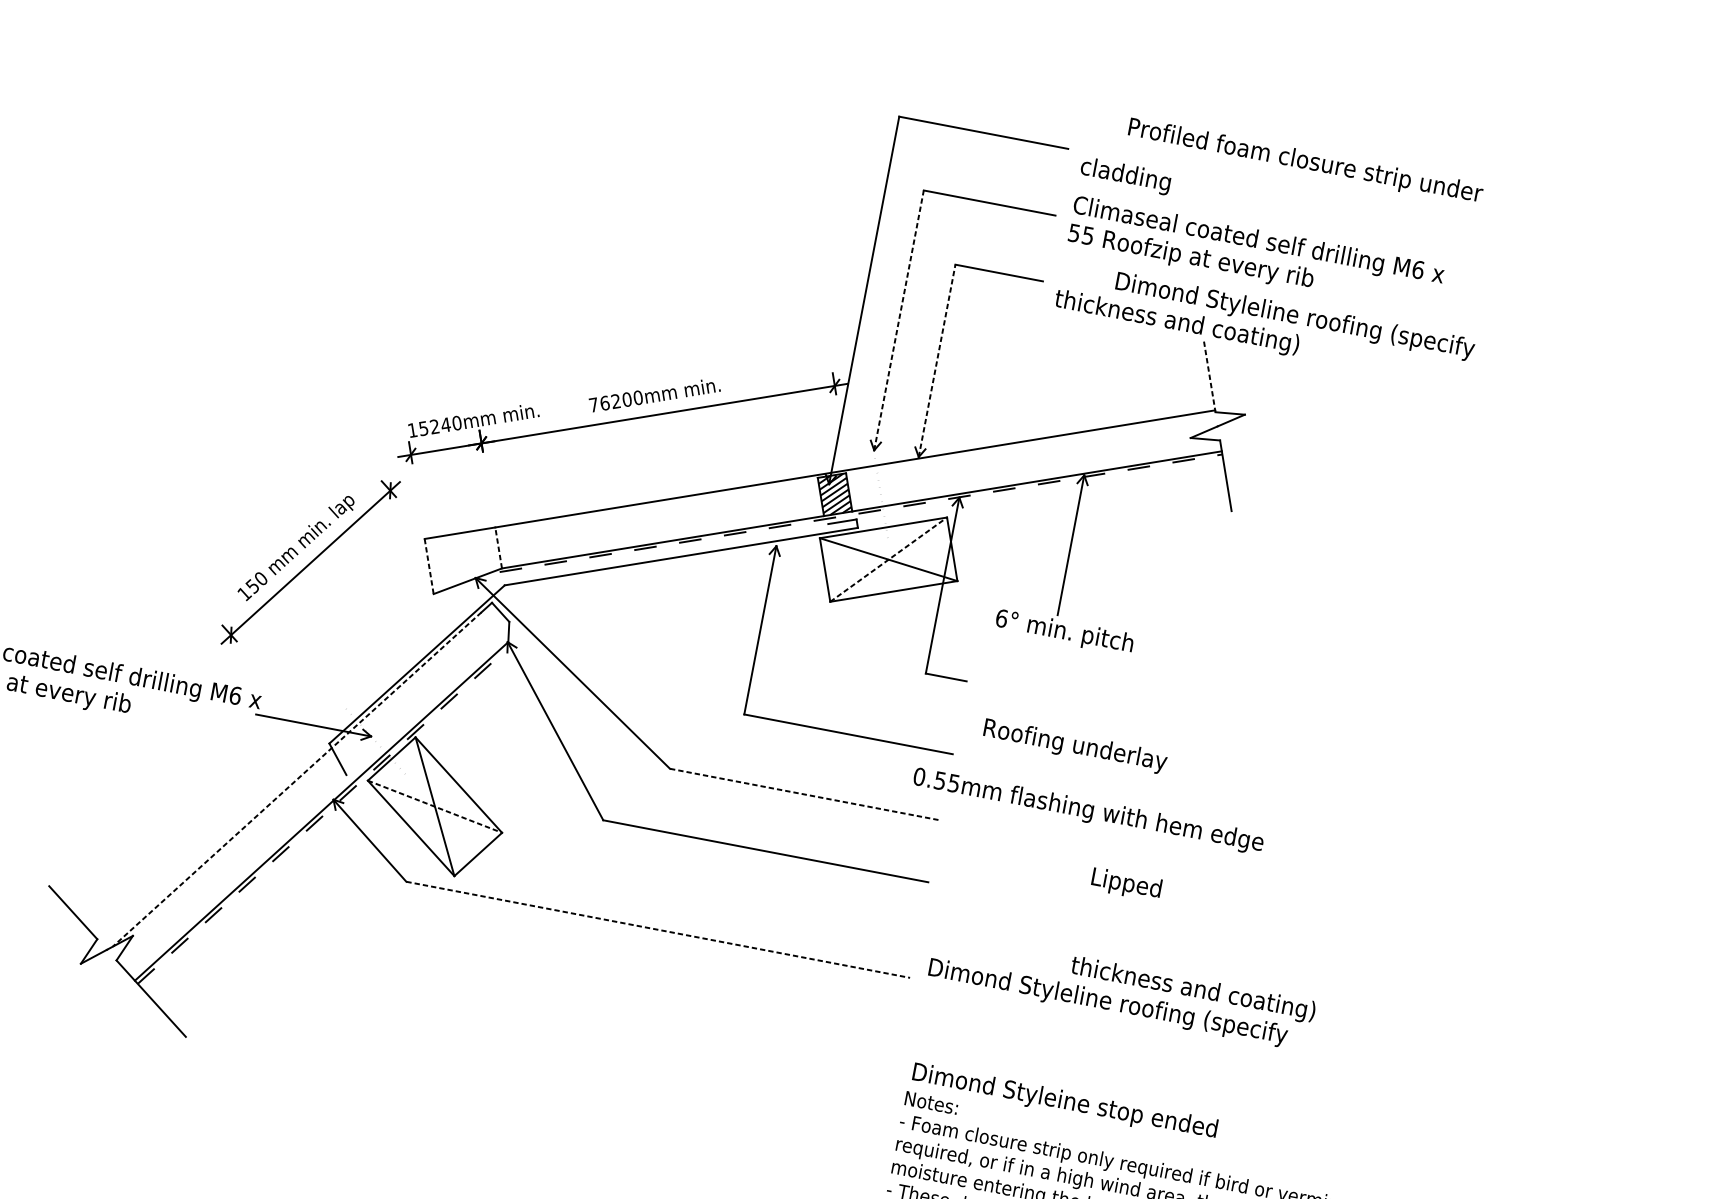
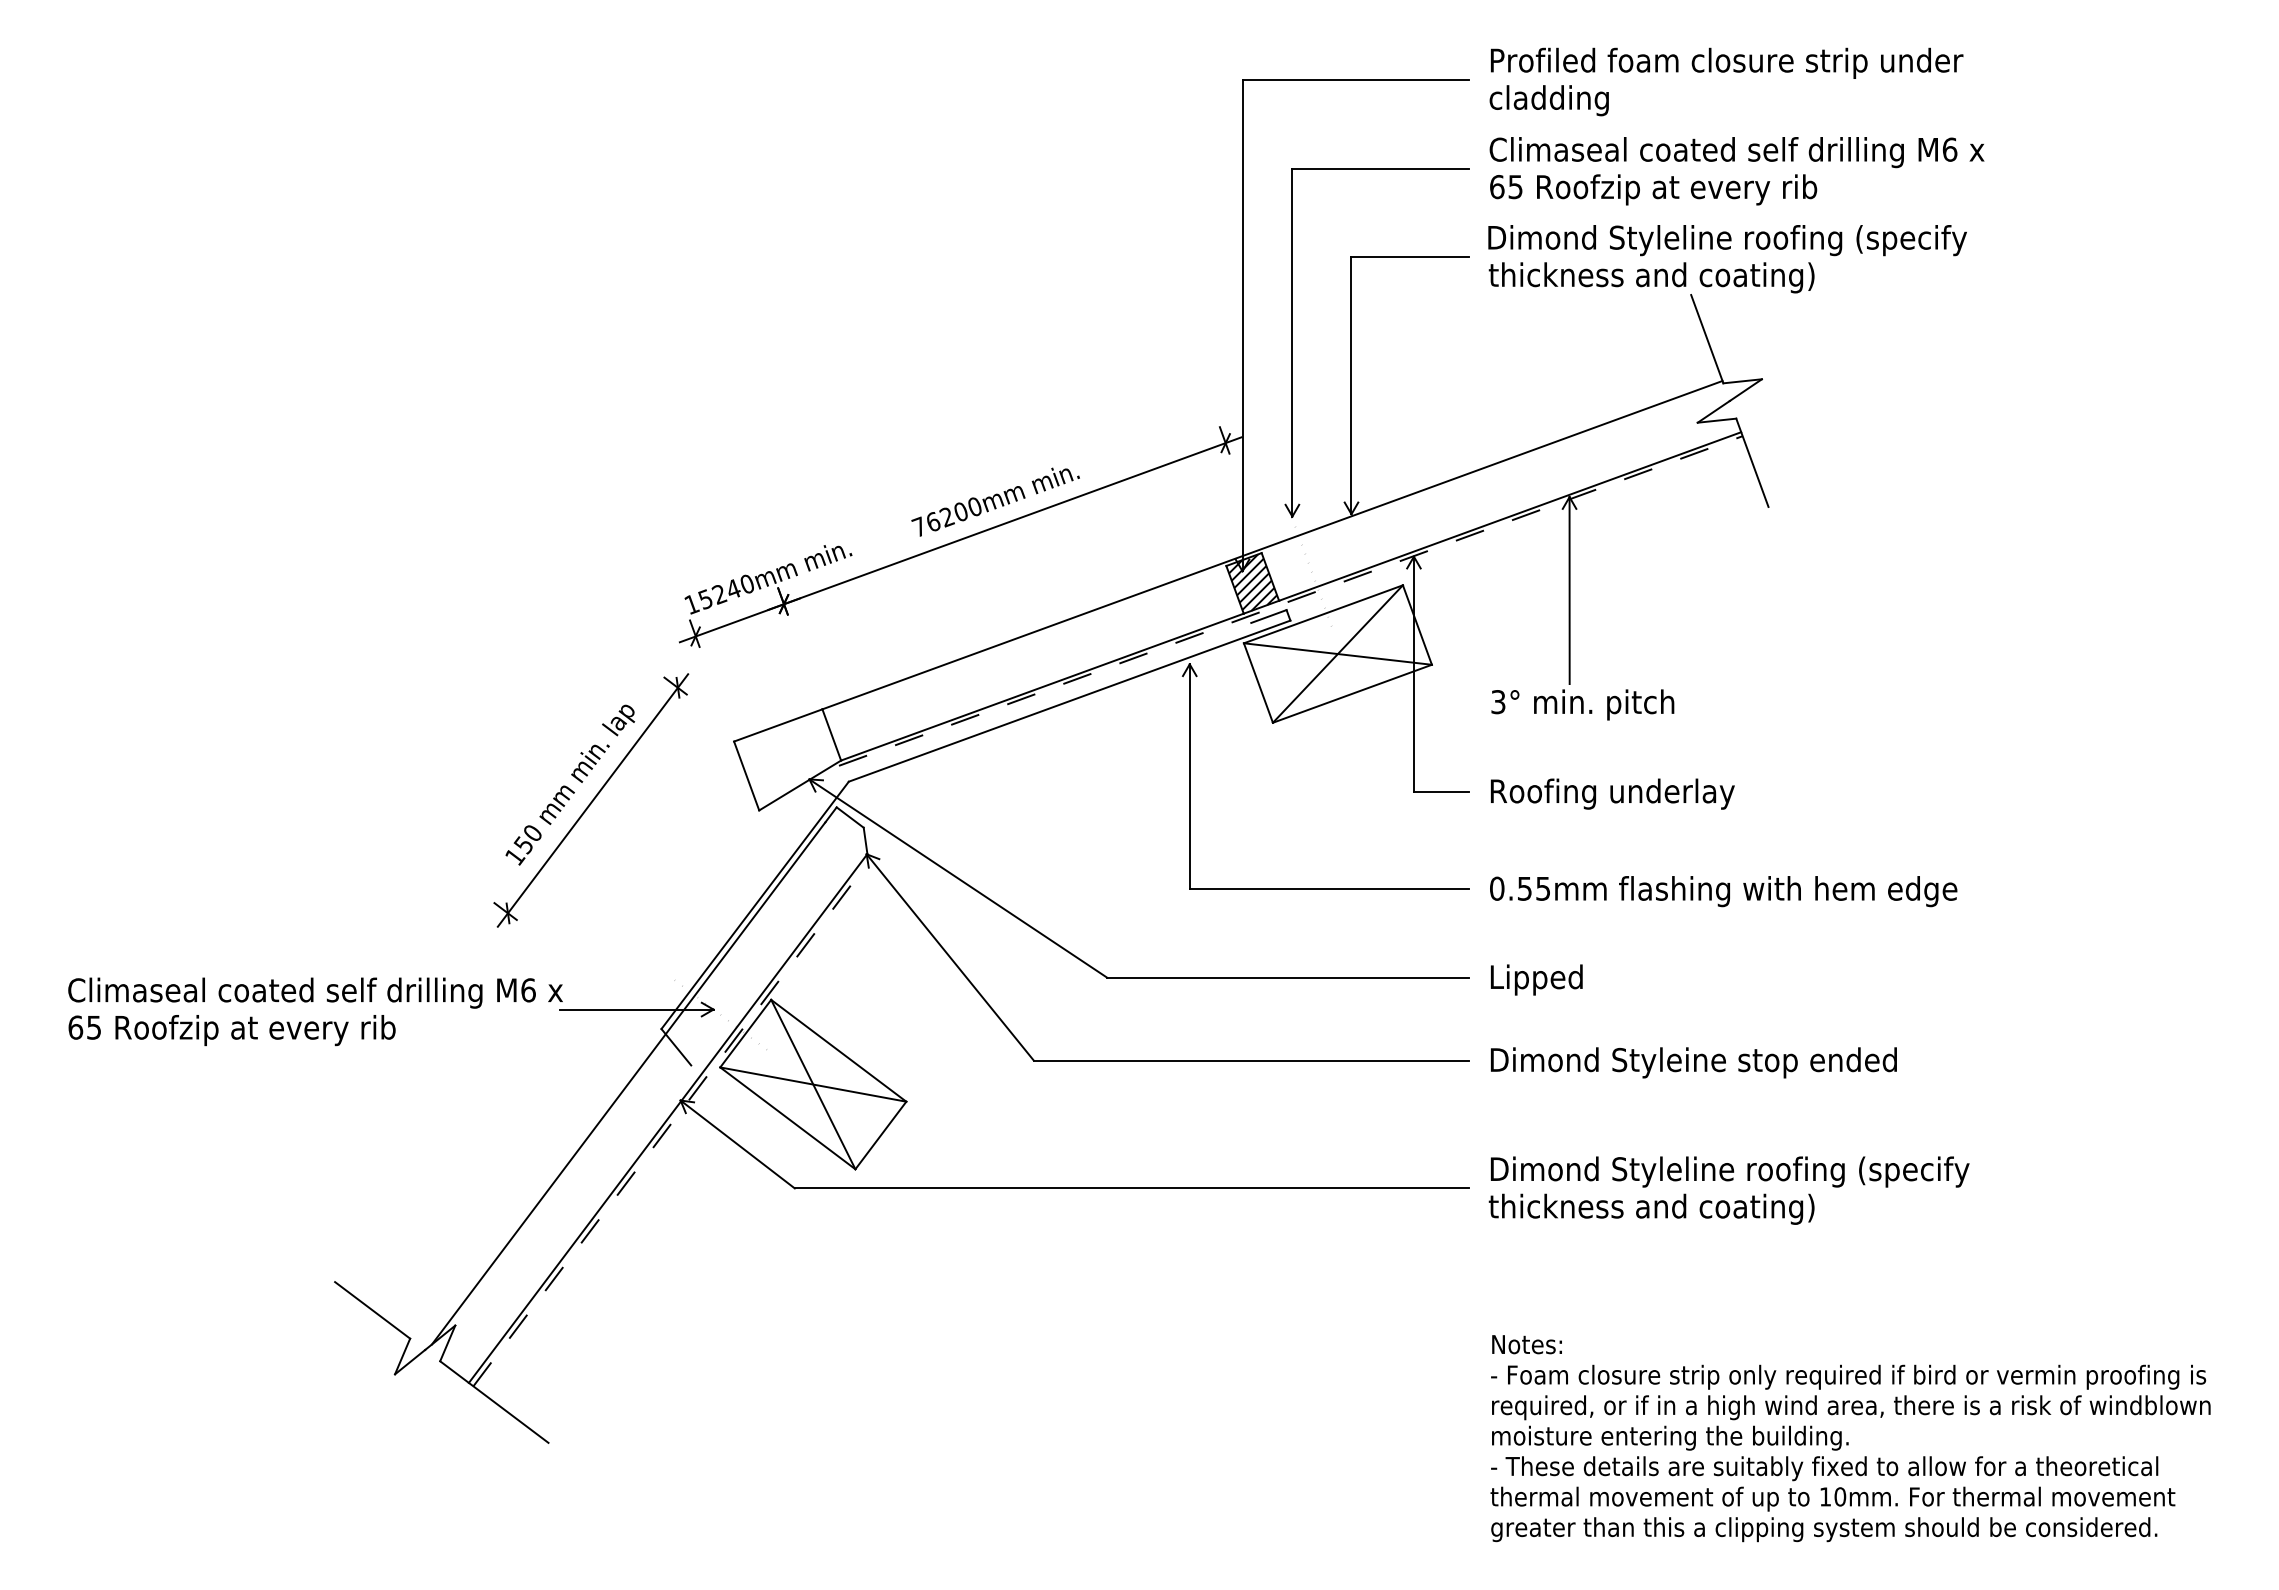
text: (1306, 161) -> (1727, 62), moved
text: (1074, 233) -> (1497, 187), 55 -> 65
text: (1295, 316) -> (1727, 240), moved
line: (899, 320) -> (1292, 342), dashed -> solid
line: (937, 360) -> (1351, 385), dashed -> solid
line: (1209, 377) -> (1707, 339), dashed -> solid
line: (498, 547) -> (831, 734), dashed -> solid
line: (888, 559) -> (1337, 654), dashed -> solid
line: (428, 566) -> (746, 776), dashed -> solid
text: (1001, 618) -> (1498, 702), 6° -> 3°
text: (1075, 745) -> (1612, 793), moved
line: (296, 779) -> (628, 1083), dashed -> solid
line: (804, 794) -> (1287, 977), dashed -> solid
line: (435, 806) -> (813, 1084), dashed -> solid
text: (1088, 811) -> (1723, 891), moved
text: (1126, 884) -> (1536, 979), moved
line: (658, 929) -> (1131, 1188), dashed -> solid
text: (1193, 989) -> (1651, 1208), moved
text: (1064, 1101) -> (1693, 1062), moved

